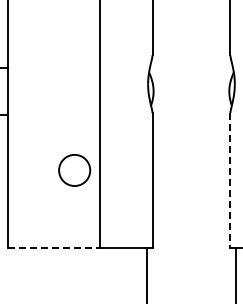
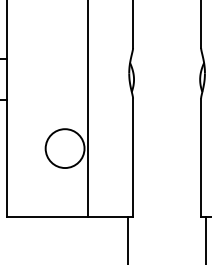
circle: (74, 170) -> (64, 148), size x1.43
line: (230, 180) -> (201, 157), dashed -> solid
line: (54, 248) -> (47, 216), dashed -> solid

